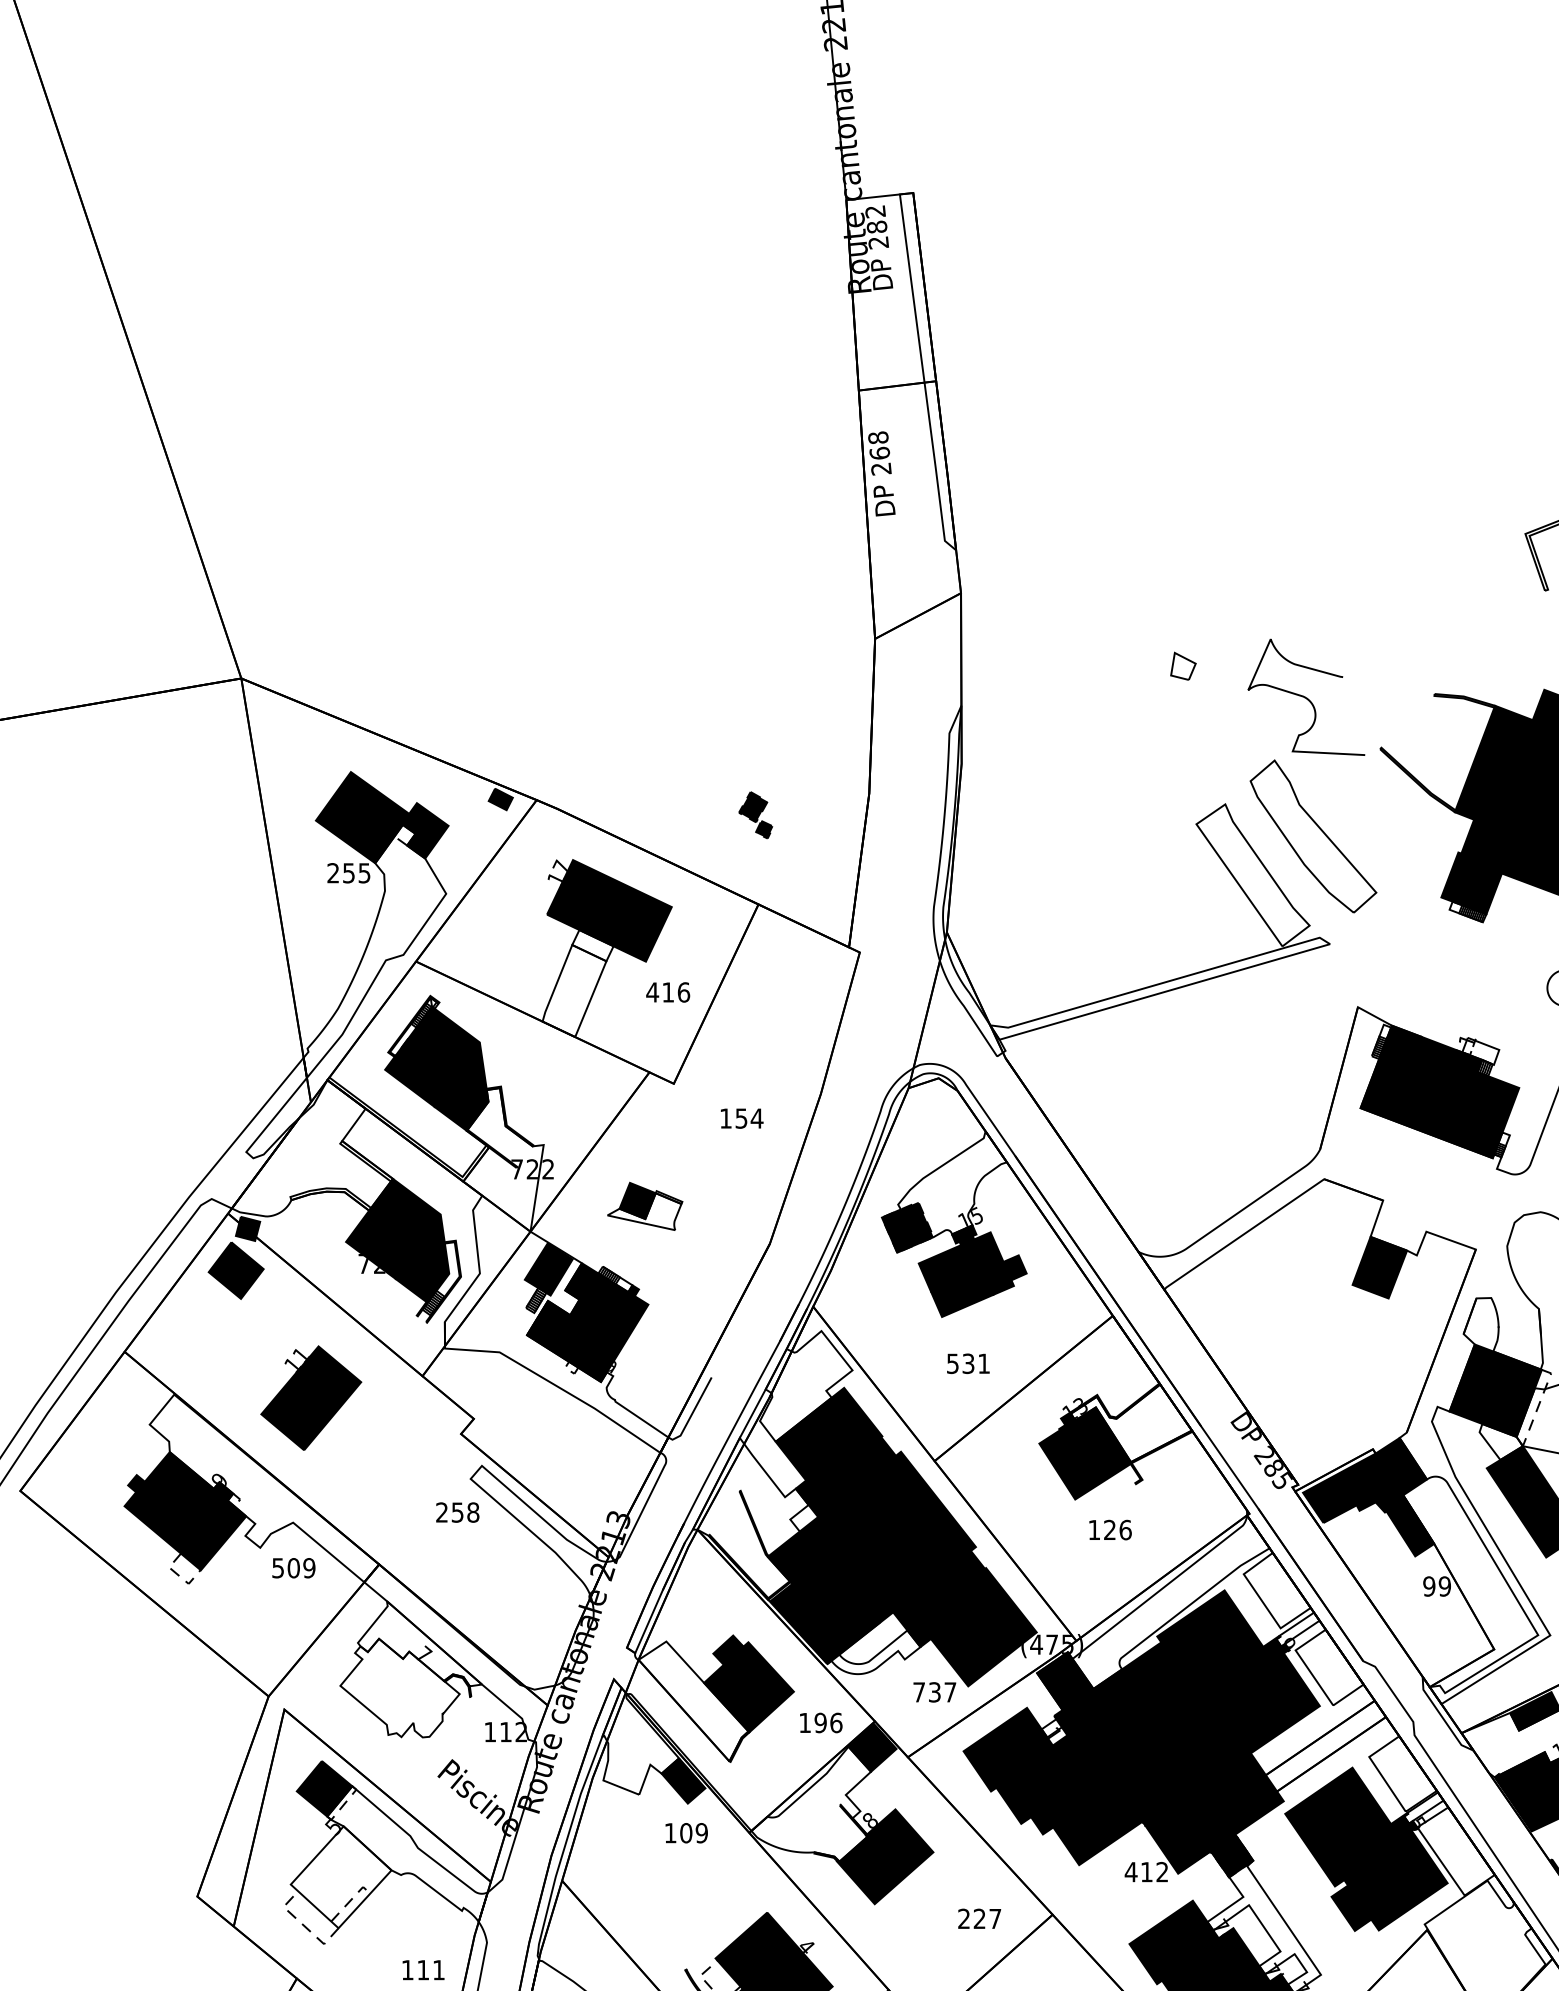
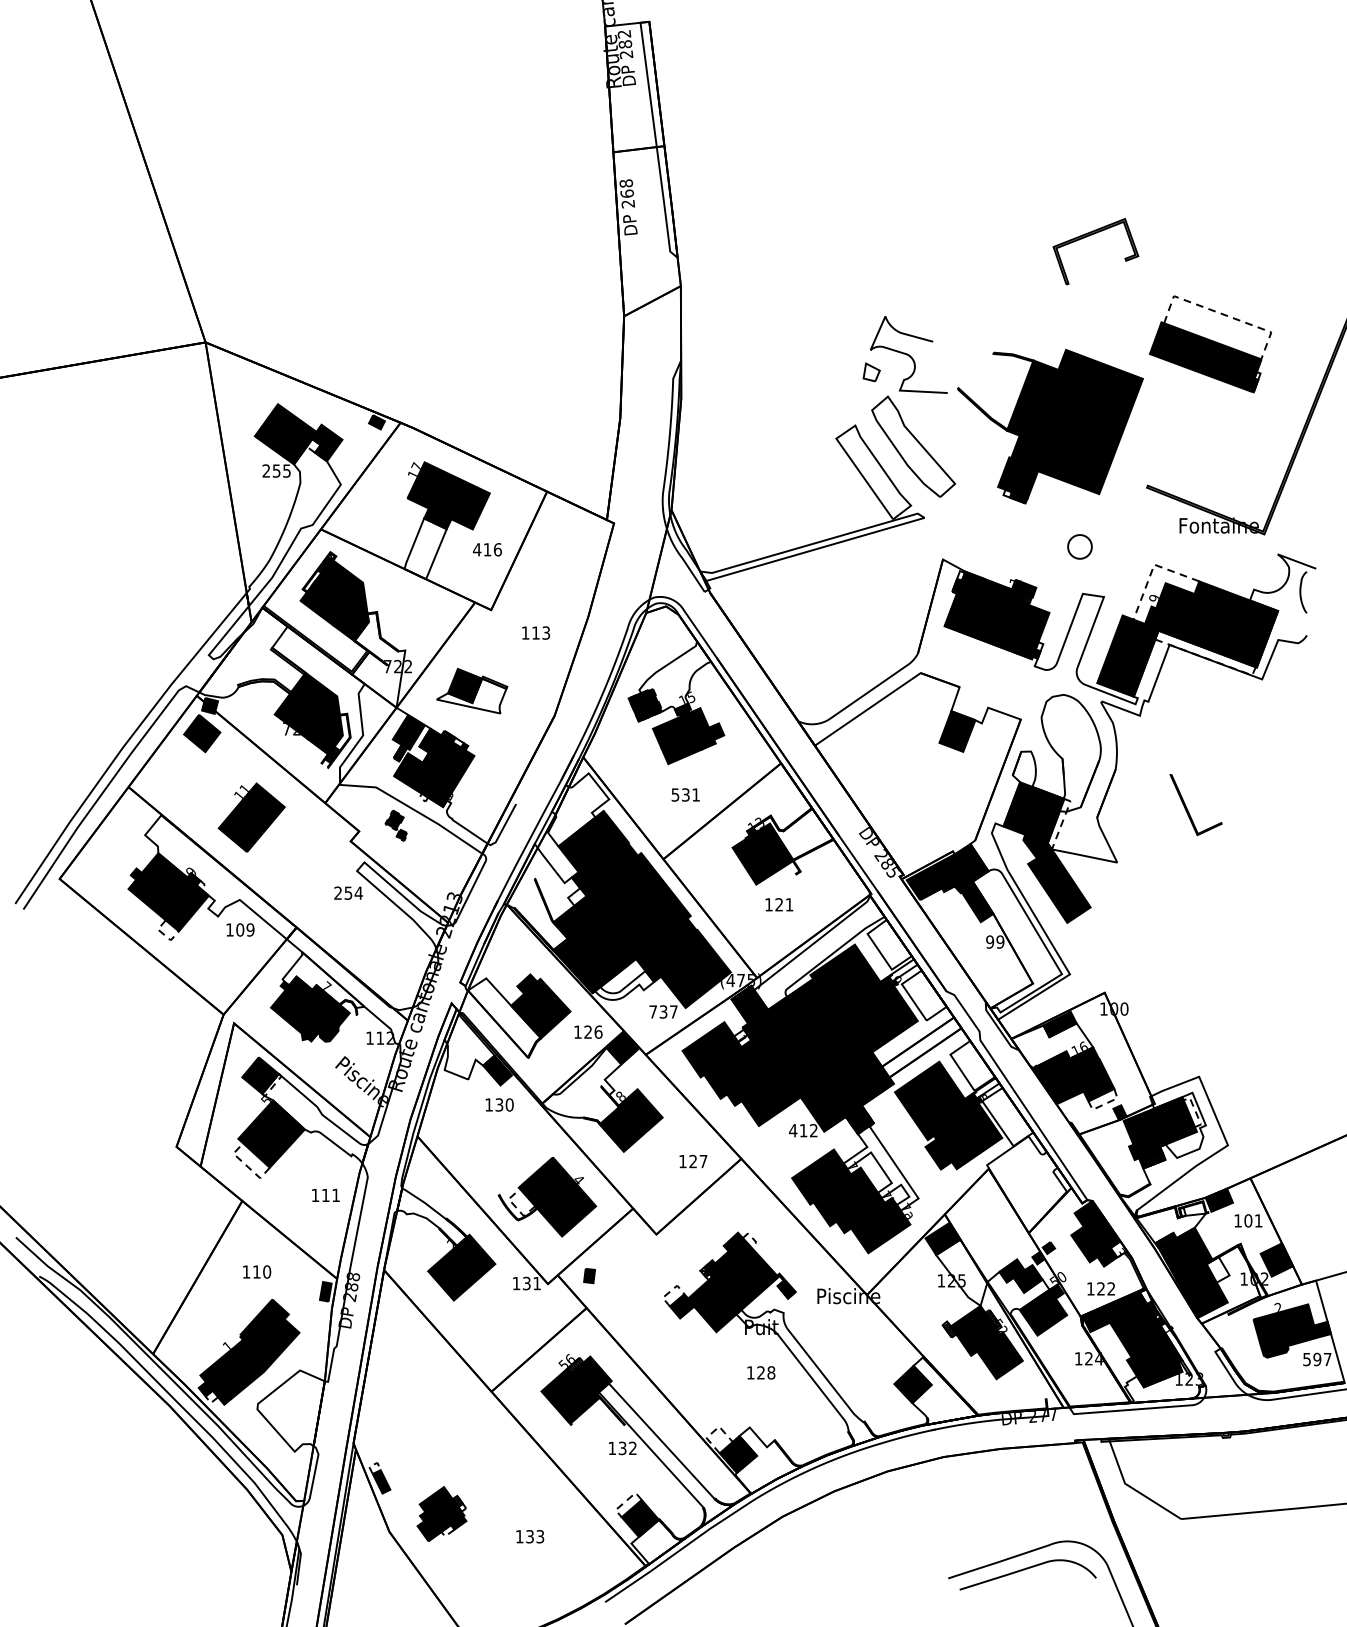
part: (1183, 666) -> (871, 372), moved
part: (754, 814) -> (395, 825), moved
fill: (592, 945) -> (437, 518), added
fill: (1479, 1051) -> (1023, 588), added
text: (749, 1117) -> (541, 632), 154 -> 113
part: (645, 1205) -> (472, 690), size x1.43
fill: (1501, 1441) -> (1037, 846), added
text: (472, 1511) -> (358, 892), 258 -> 254
text: (1125, 1529) -> (789, 904), 126 -> 121
text: (277, 1567) -> (229, 929), 509 -> 109
fill: (400, 1687) -> (310, 1008), added
text: (821, 1721) -> (588, 1031), 196 -> 126
text: (693, 1832) -> (504, 1104), 109 -> 130
fill: (341, 1876) -> (271, 1133), added
text: (963, 1918) -> (682, 1161), 227 -> 127

